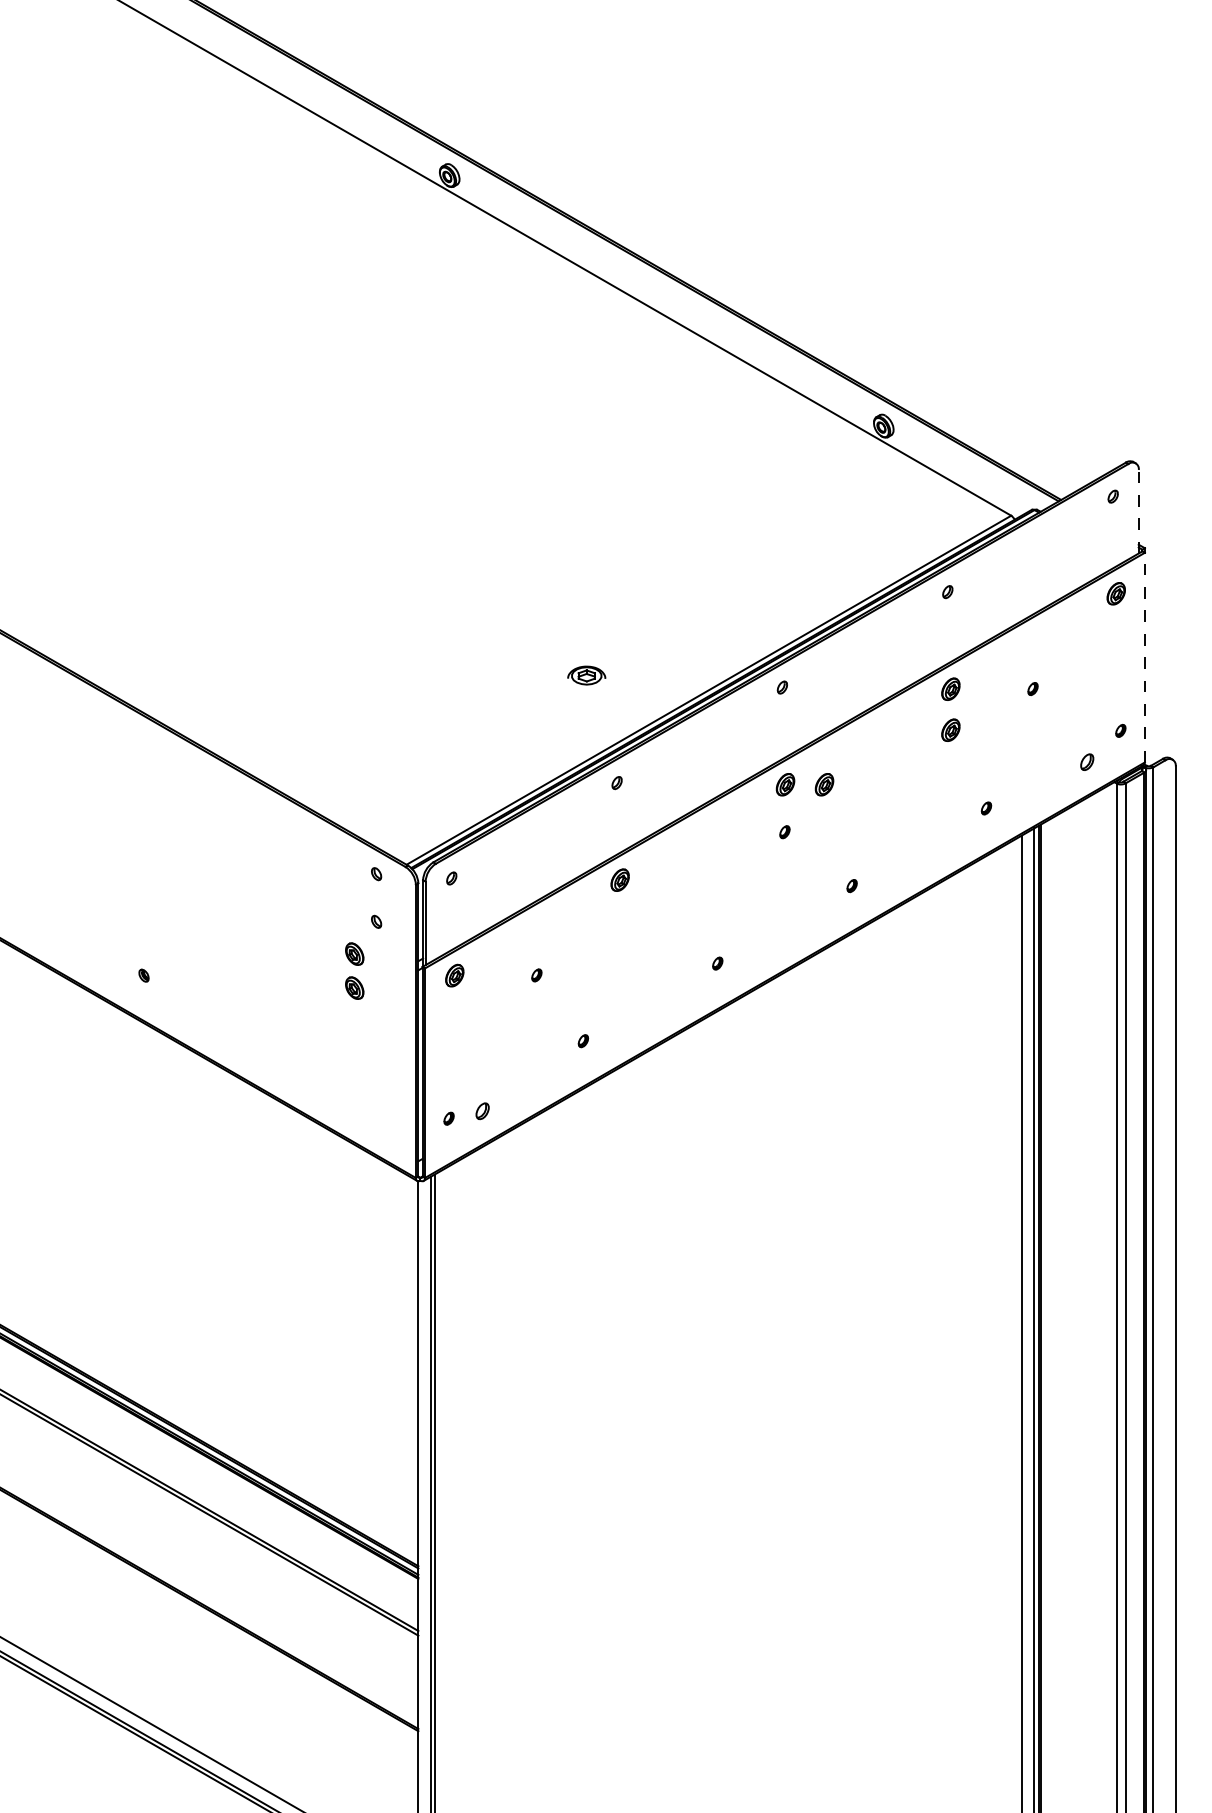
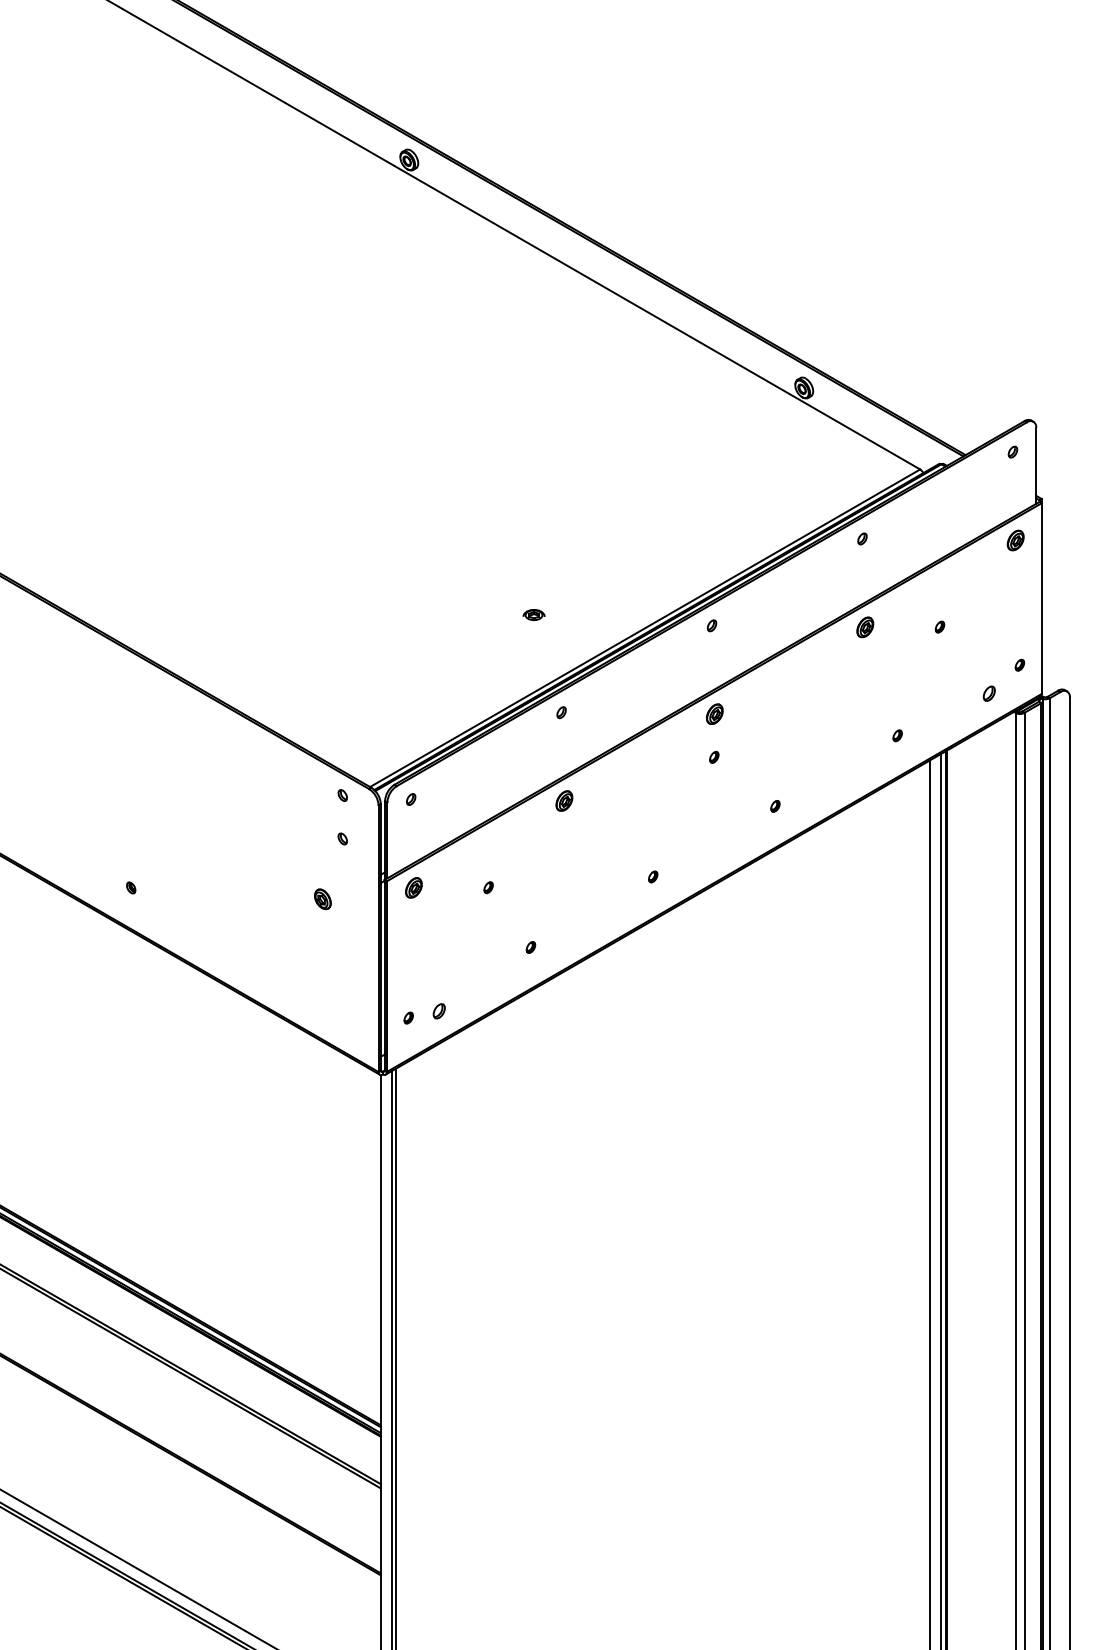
line: (1138, 511) -> (1035, 465), dashed -> solid
line: (1144, 657) -> (1041, 598), dashed -> solid
part: (586, 675) -> (533, 614), size x0.62
part: (950, 729) -> (864, 663), removed
part: (824, 784) -> (750, 714), removed
part: (354, 953) -> (322, 867), removed

